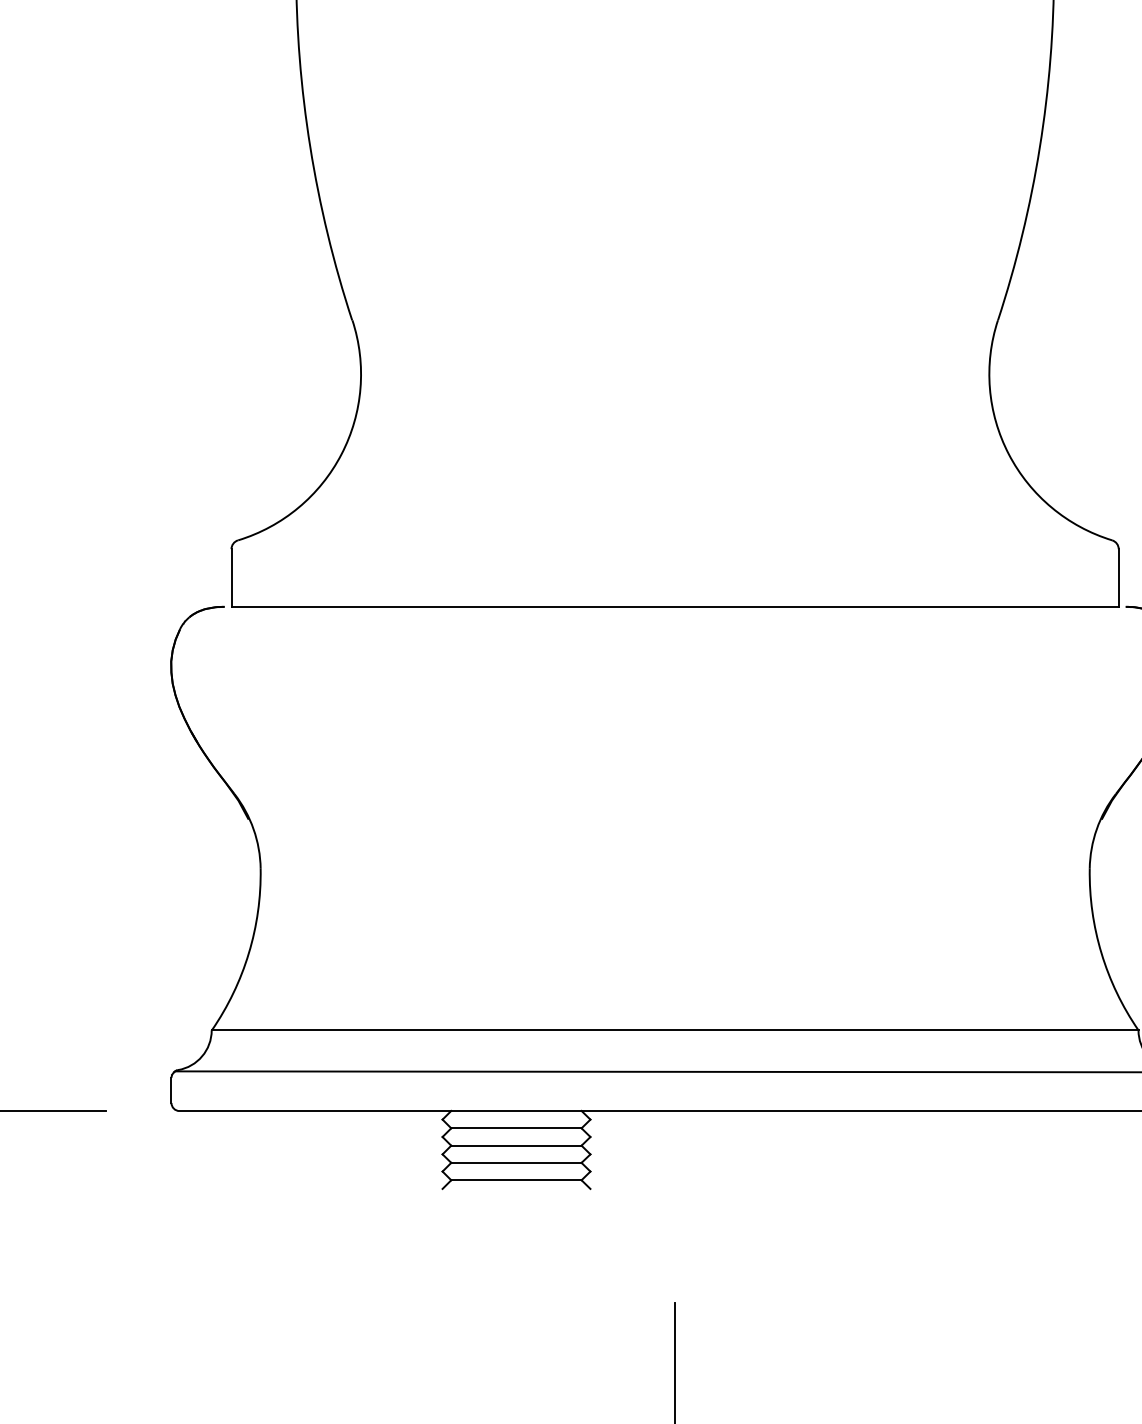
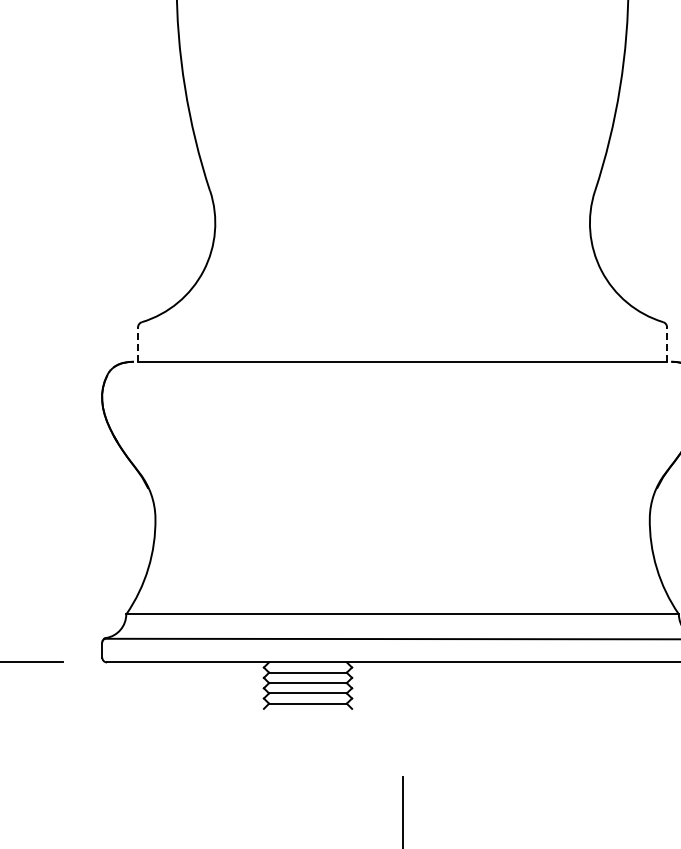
line: (232, 577) -> (138, 344), solid -> dashed
line: (1119, 577) -> (667, 344), solid -> dashed

